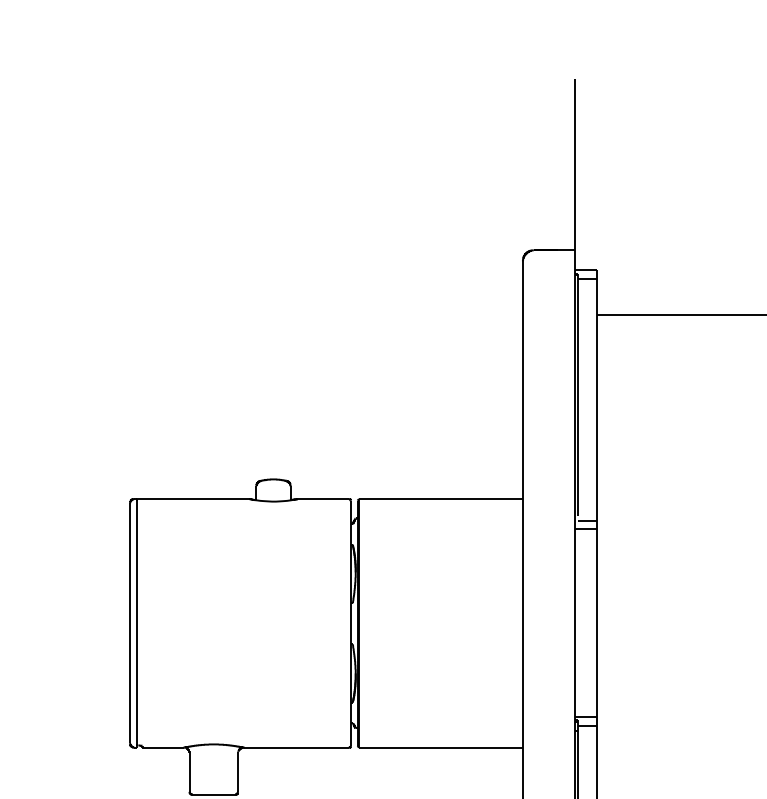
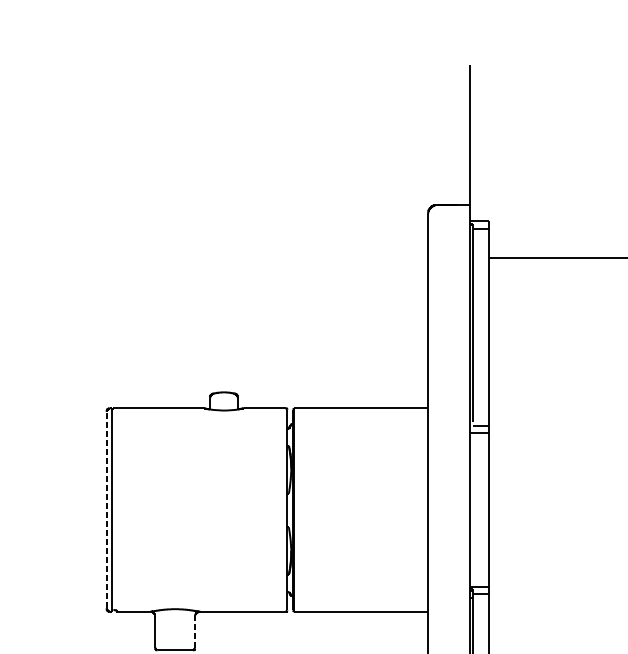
line: (130, 623) -> (107, 510), solid -> dashed
line: (238, 771) -> (195, 631), solid -> dashed

